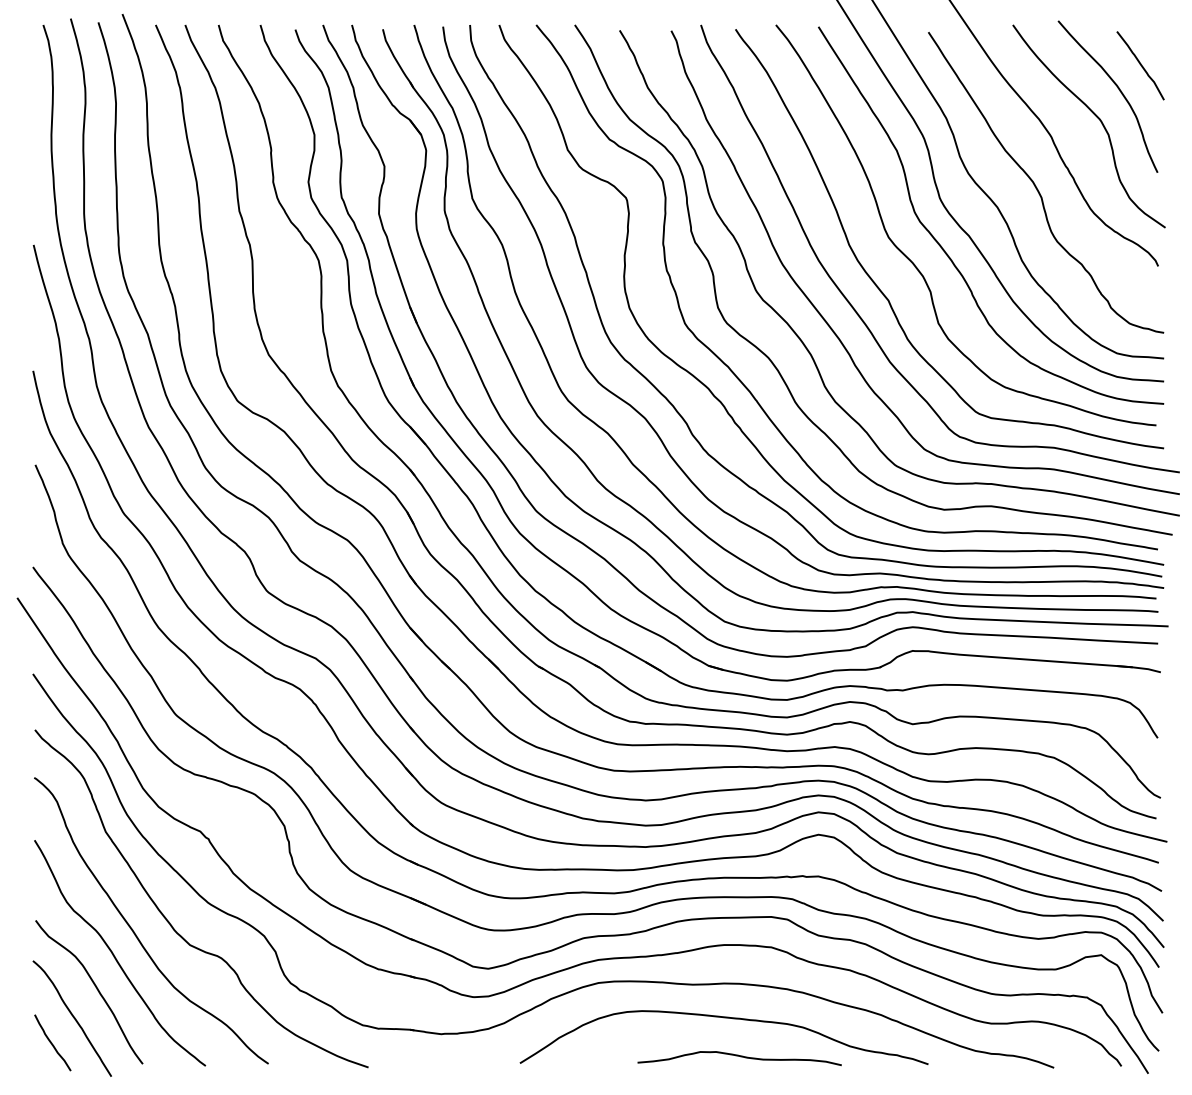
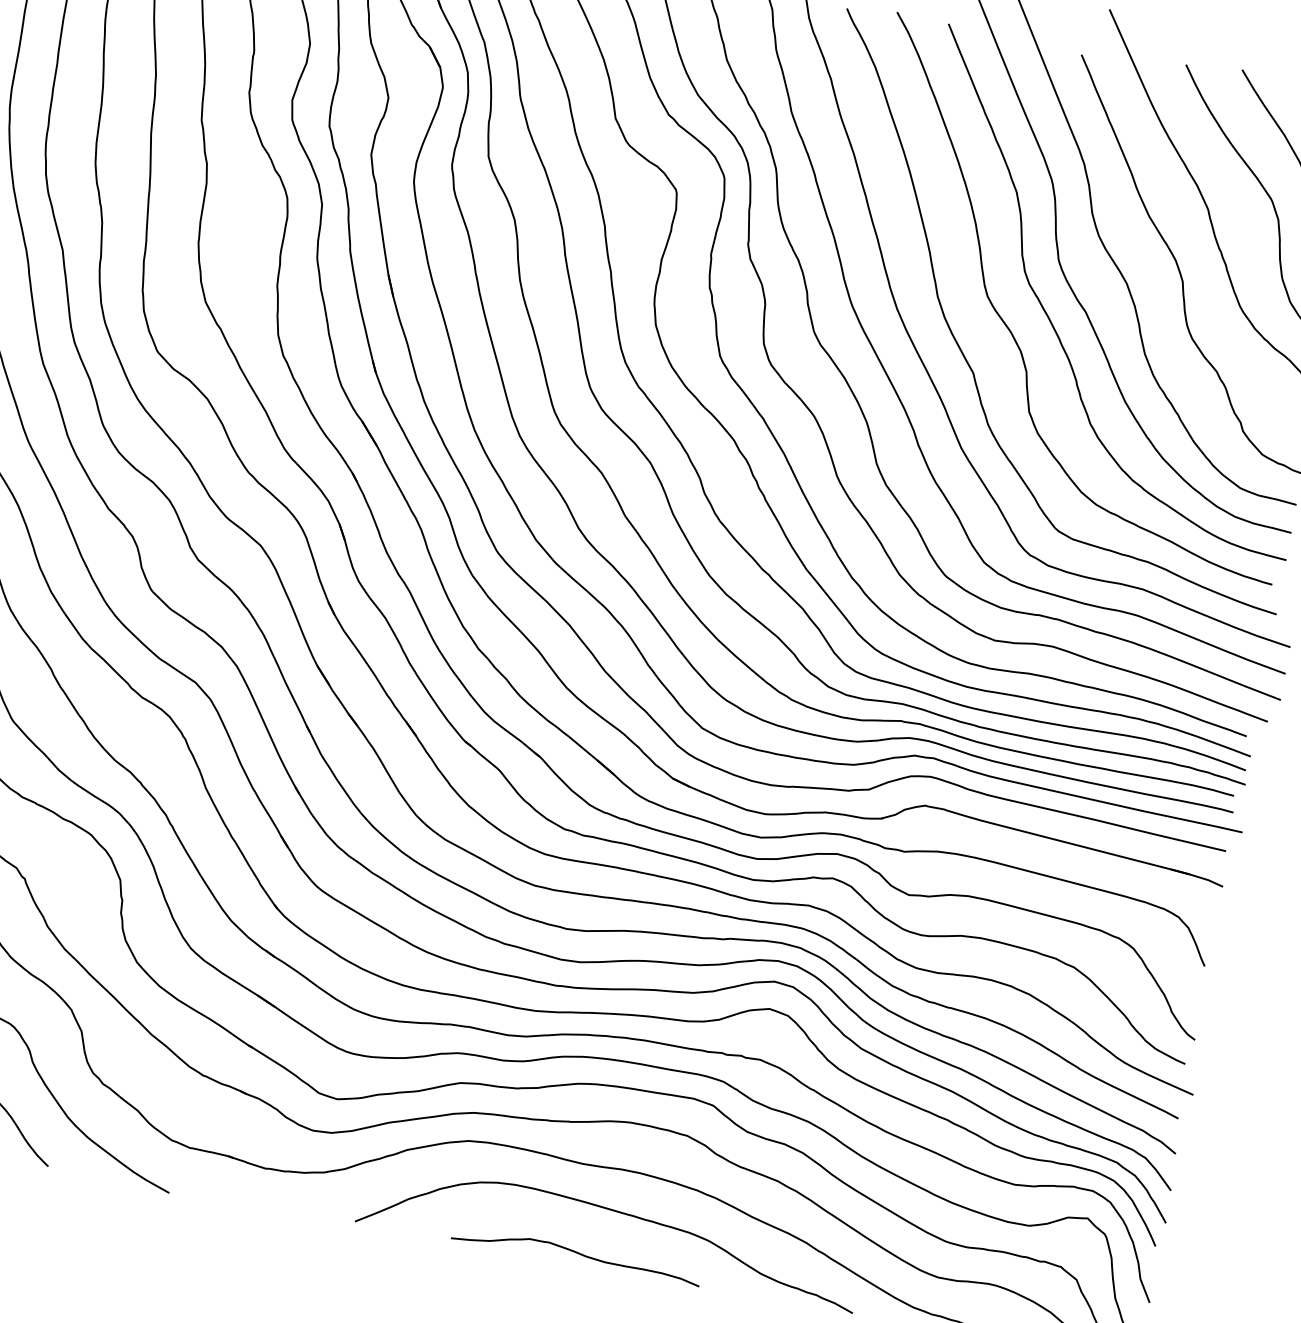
curve: (740, 1057) -> (577, 1254), moved

